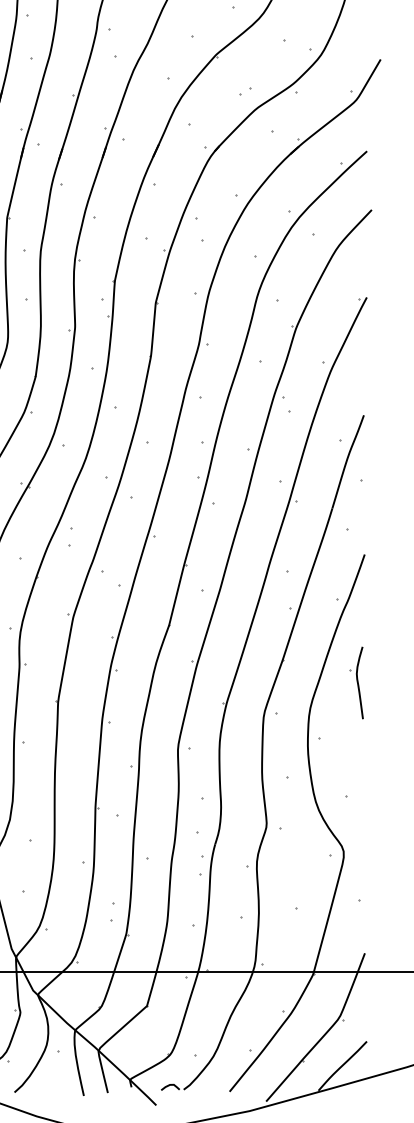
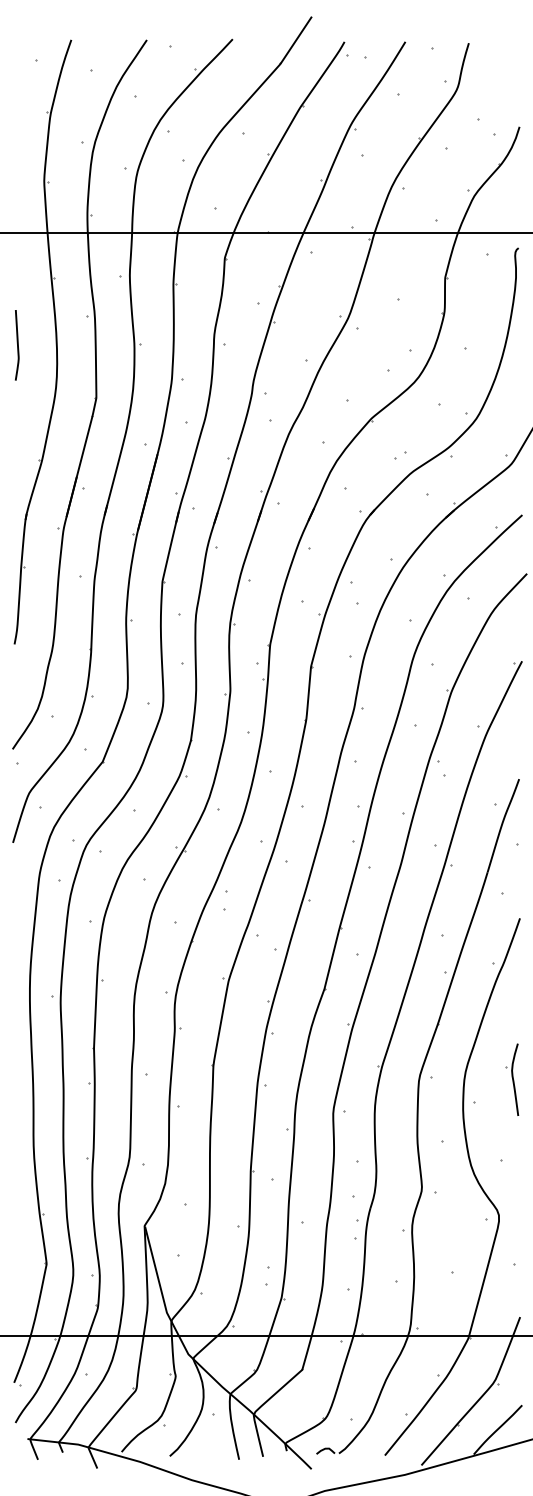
part: (357, 682) -> (512, 1079), moved

